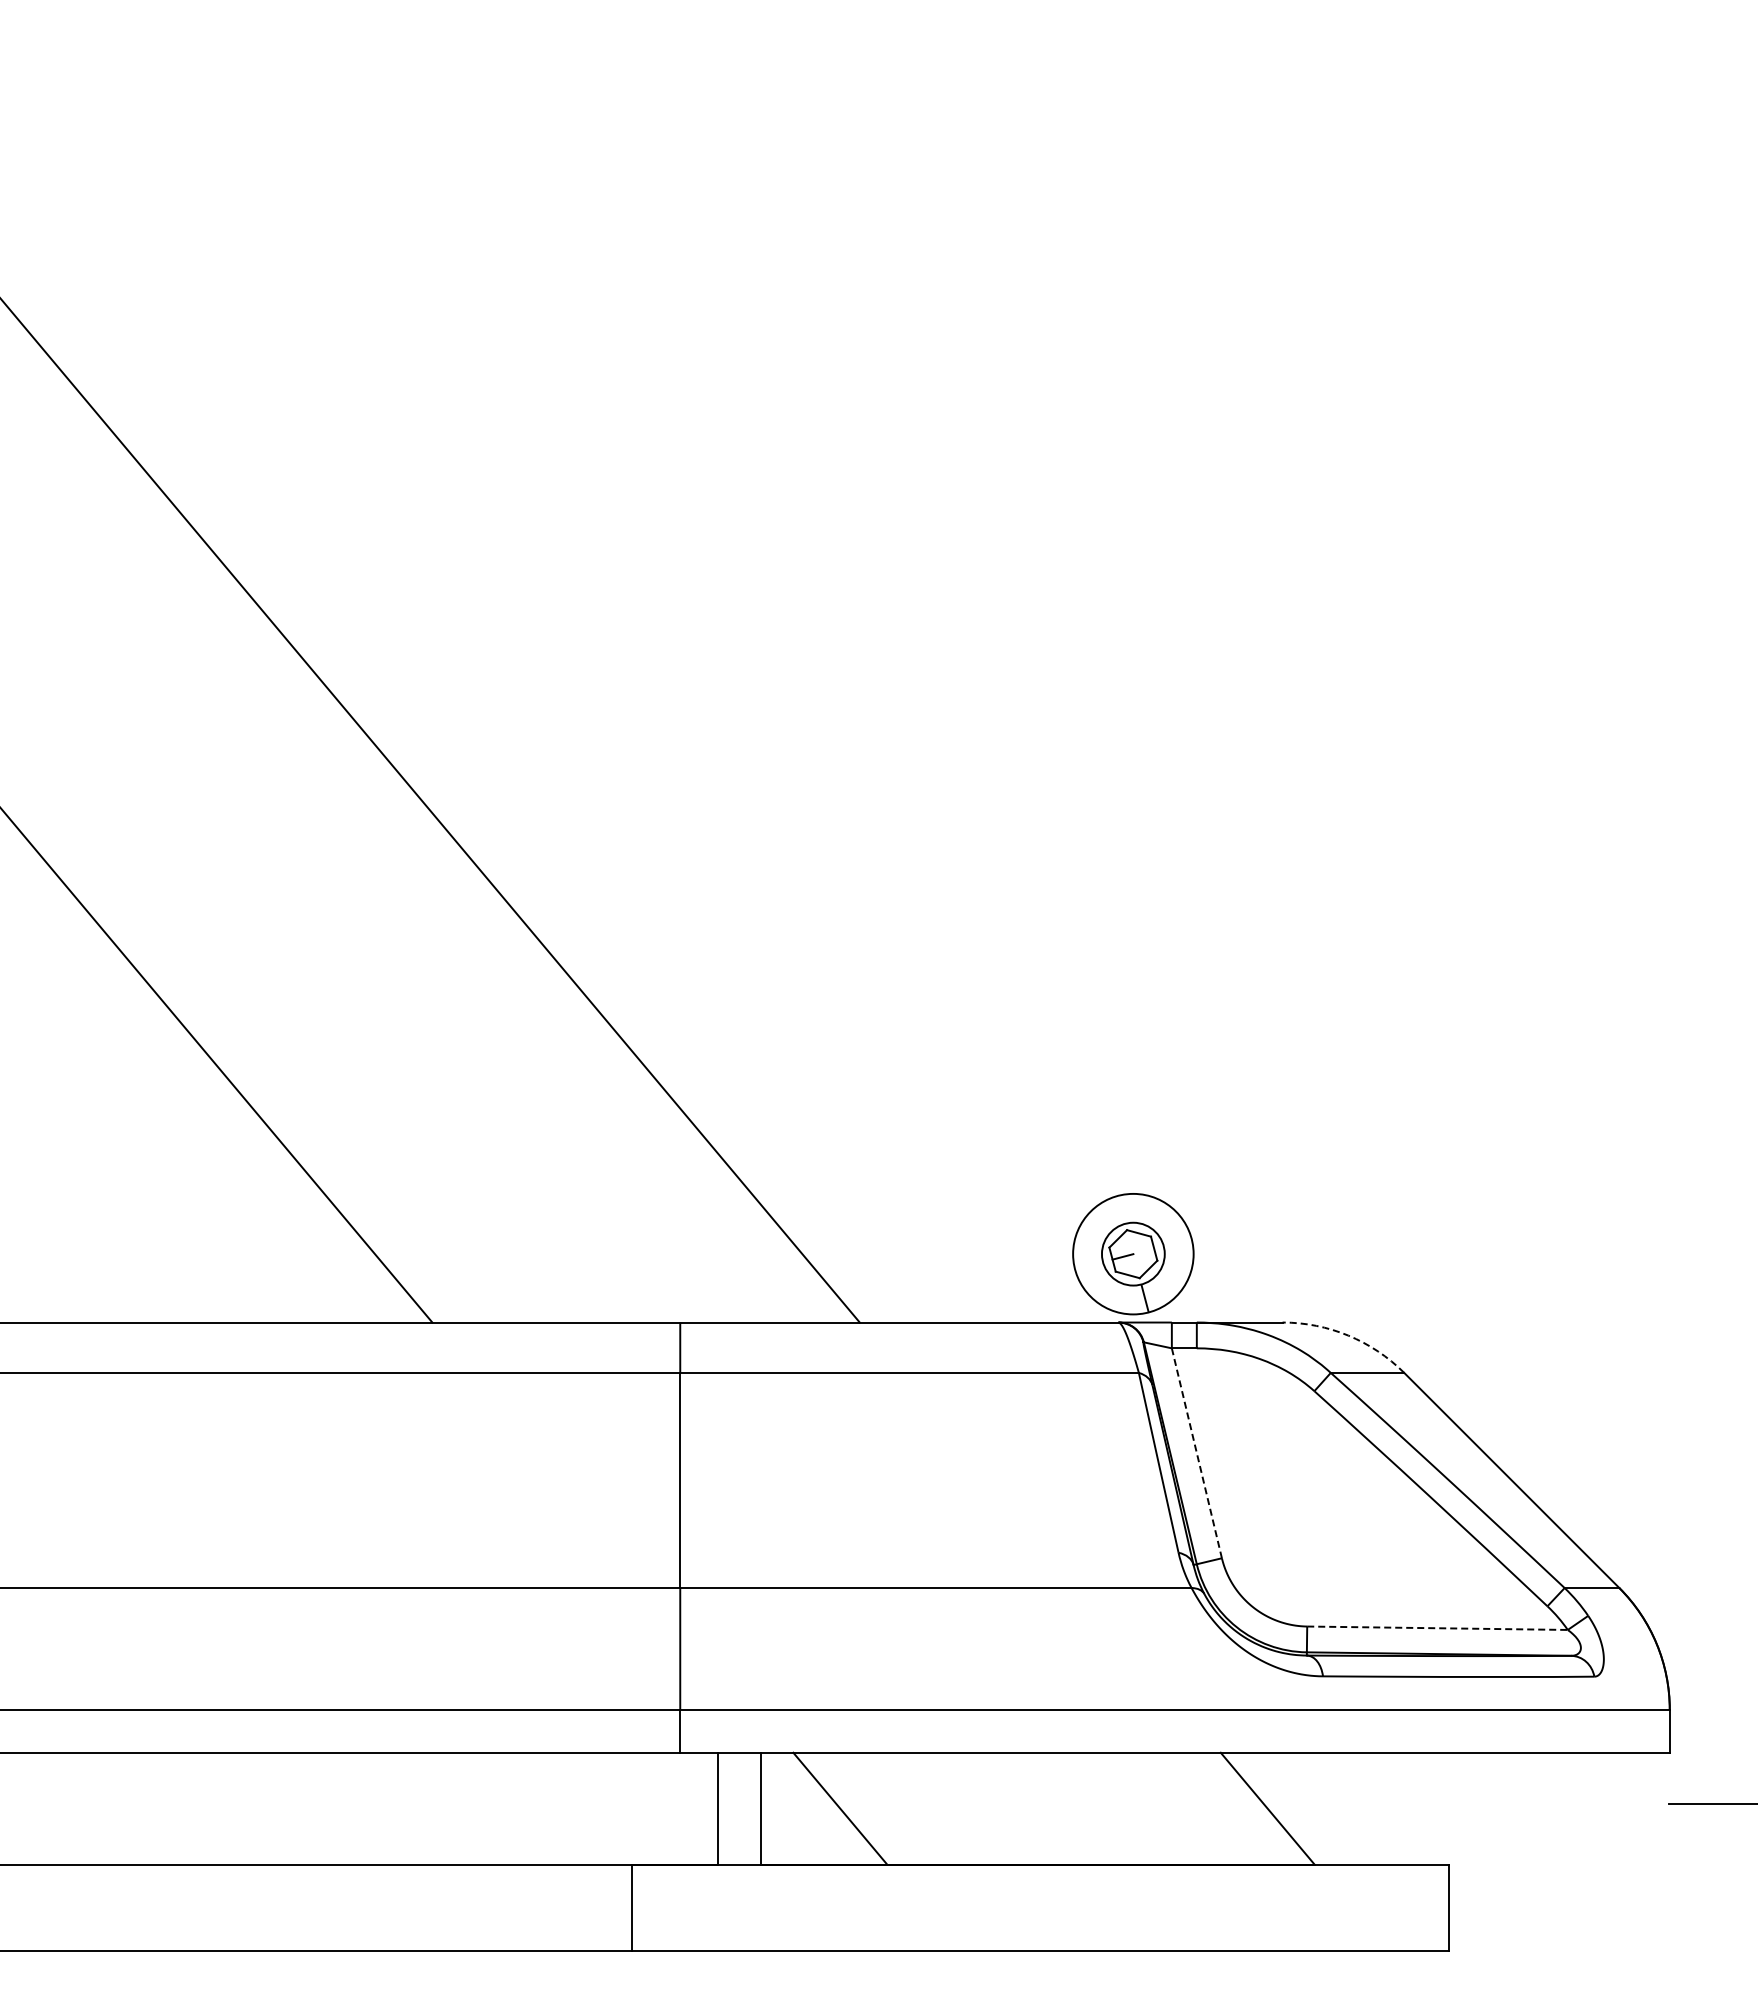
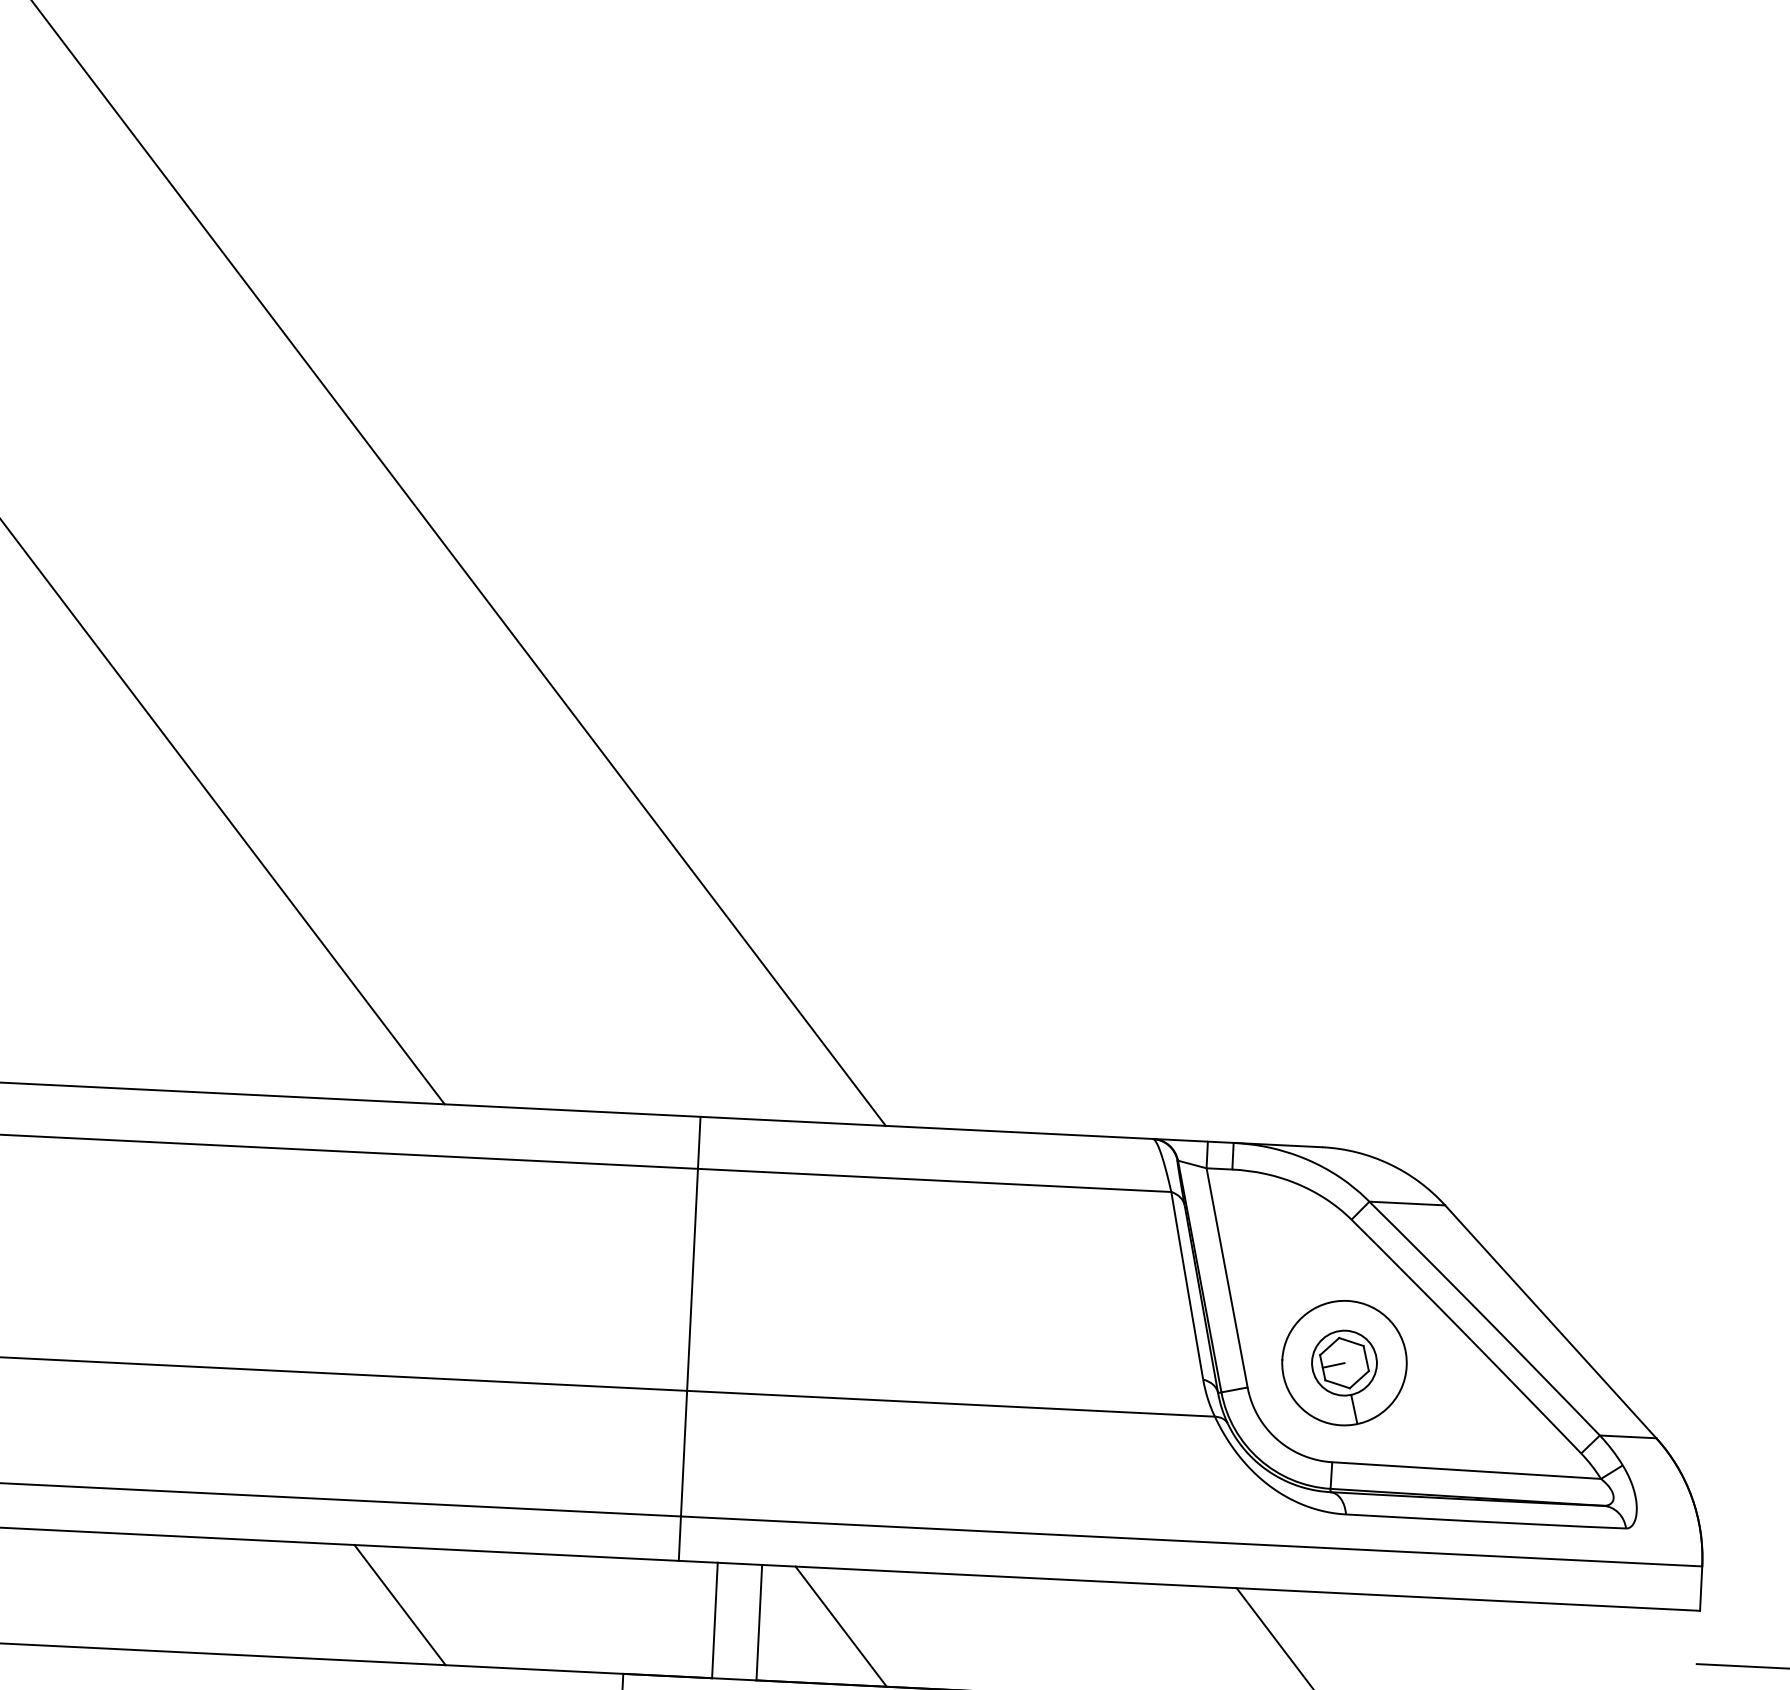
part: (1133, 1254) -> (1344, 1363), moved
arc: (1348, 1335) -> (1389, 1163), dashed -> solid
line: (1196, 1453) -> (1226, 1278), dashed -> solid
line: (1438, 1628) -> (1467, 1470), dashed -> solid
line: (412, 1808) -> (399, 1604), added

